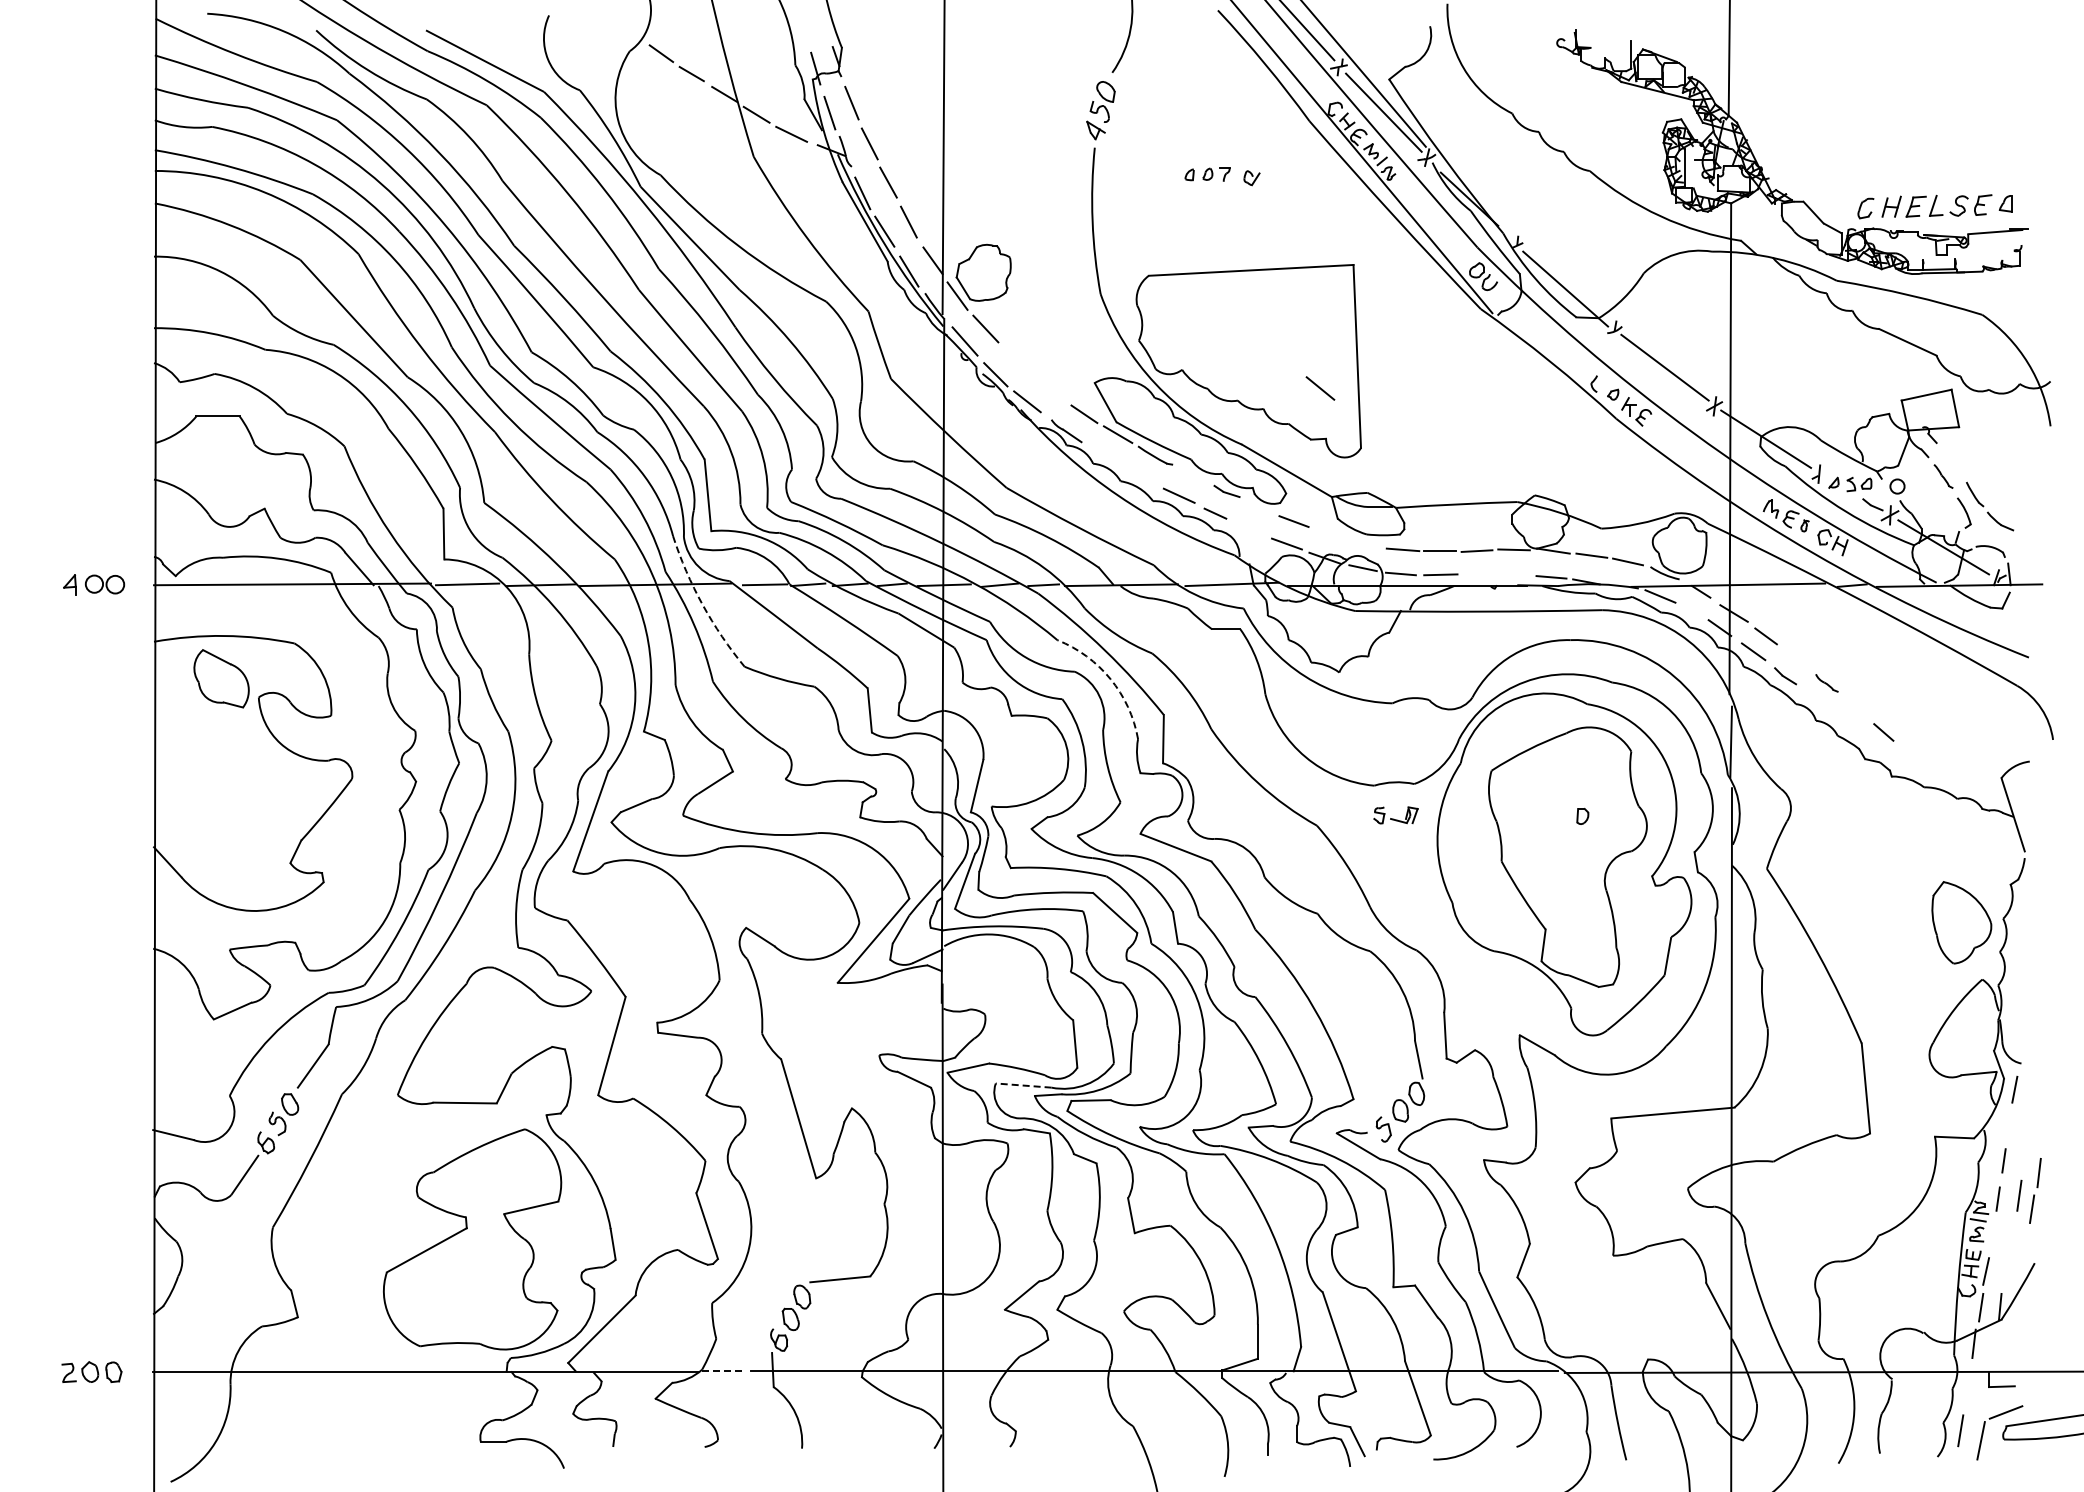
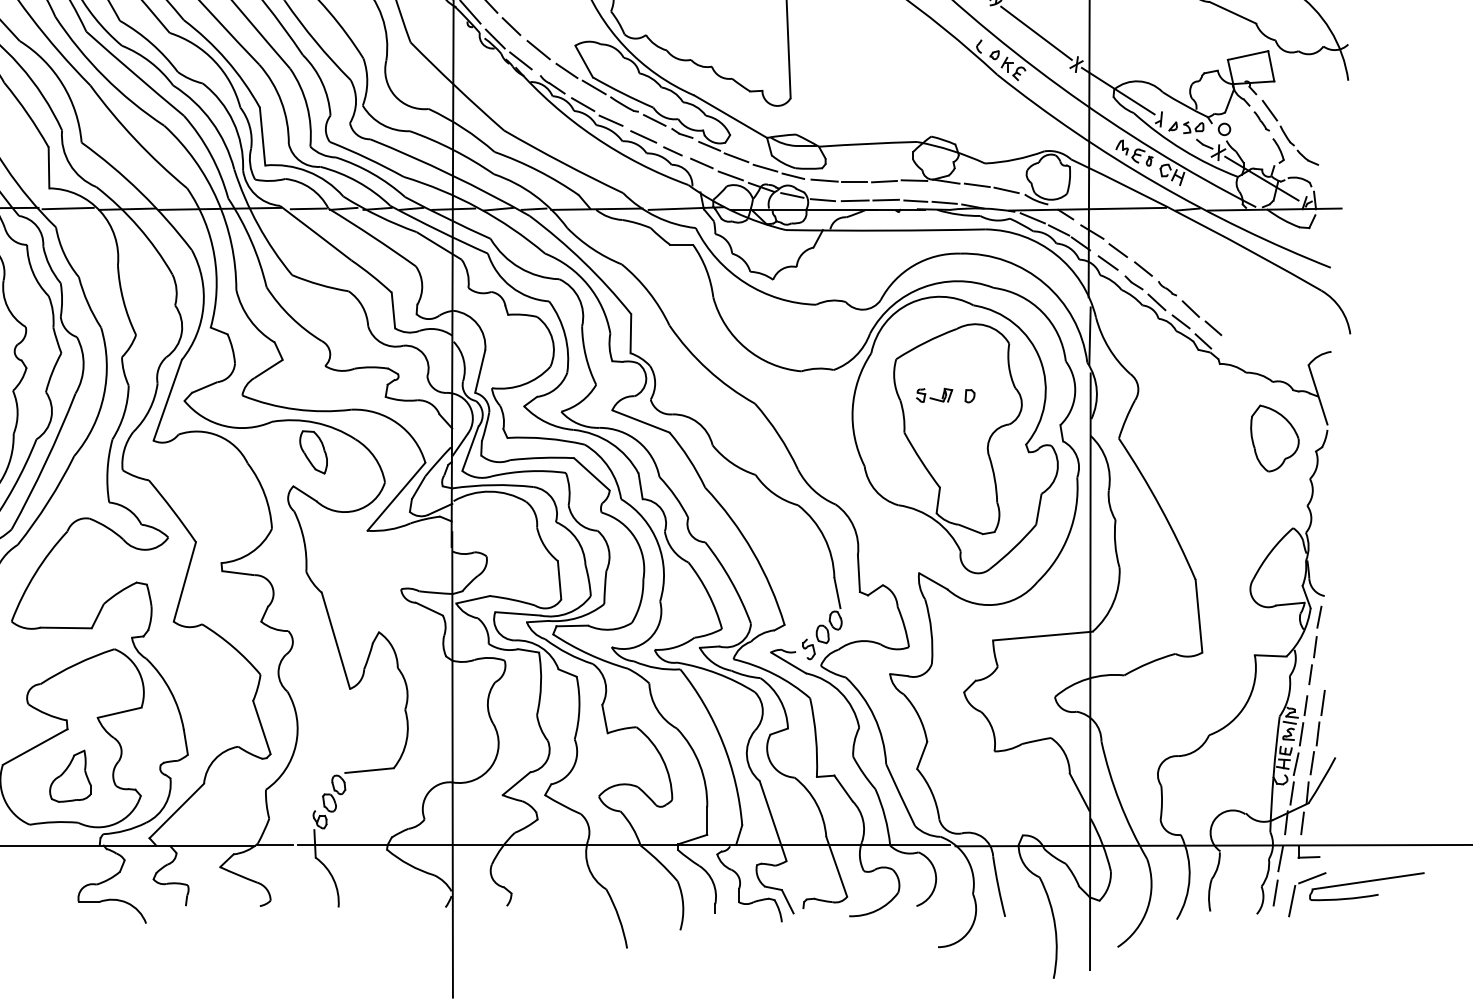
line: (1015, 358) -> (511, 25), added
line: (1320, 388) -> (538, 50), moved
line: (1104, 455) -> (583, 104), added
line: (1953, 463) -> (1269, 110), added
line: (1138, 475) -> (610, 120), added
line: (1192, 475) -> (654, 120), added
line: (1260, 507) -> (709, 146), added
line: (1250, 528) -> (701, 163), added
line: (1329, 534) -> (765, 168), added
line: (1364, 544) -> (793, 176), added
line: (1478, 573) -> (885, 199), added
line: (1515, 575) -> (915, 201), added
arc: (702, 604) -> (258, 224), dashed -> solid
line: (1692, 611) -> (1058, 230), added
line: (1796, 658) -> (1142, 268), added
arc: (1110, 679) -> (588, 285), dashed -> solid
line: (1813, 700) -> (1156, 302), added
line: (1855, 708) -> (1190, 308), added
line: (1843, 724) -> (1180, 321), added
line: (1870, 748) -> (1202, 341), added
part: (1395, 815) -> (934, 395), moved
part: (770, 885) -> (313, 452), added
part: (1961, 922) -> (1274, 438), moved
line: (1023, 1085) -> (517, 613), dashed -> solid
line: (2009, 1126) -> (1315, 646), added
part: (2035, 1190) -> (1315, 748), moved
line: (1992, 1234) -> (1301, 734), added
part: (470, 1286) -> (70, 776), added
line: (1993, 1344) -> (1302, 823), added
line: (723, 1371) -> (275, 845), dashed -> solid
line: (1966, 1387) -> (1280, 858), added

